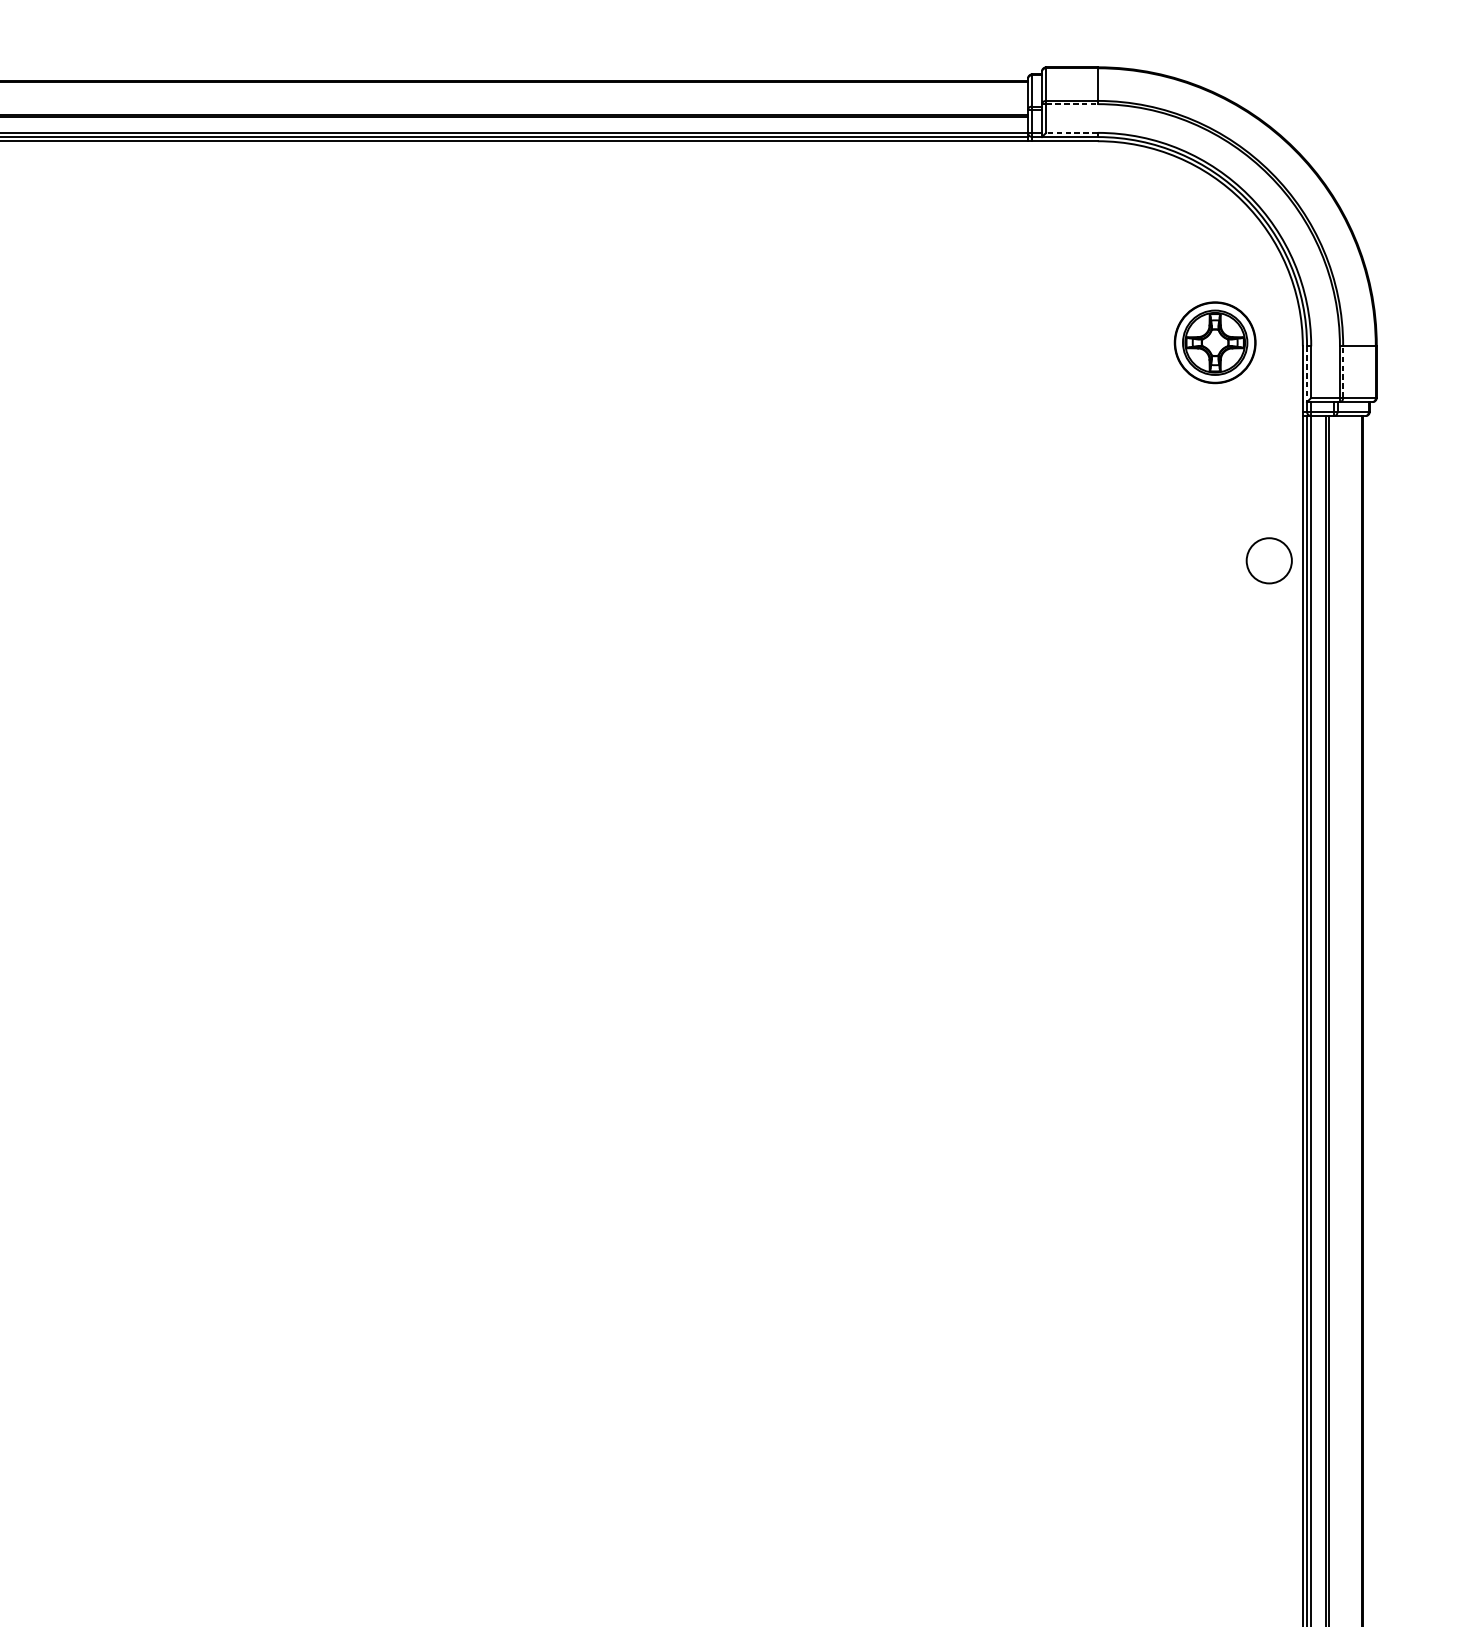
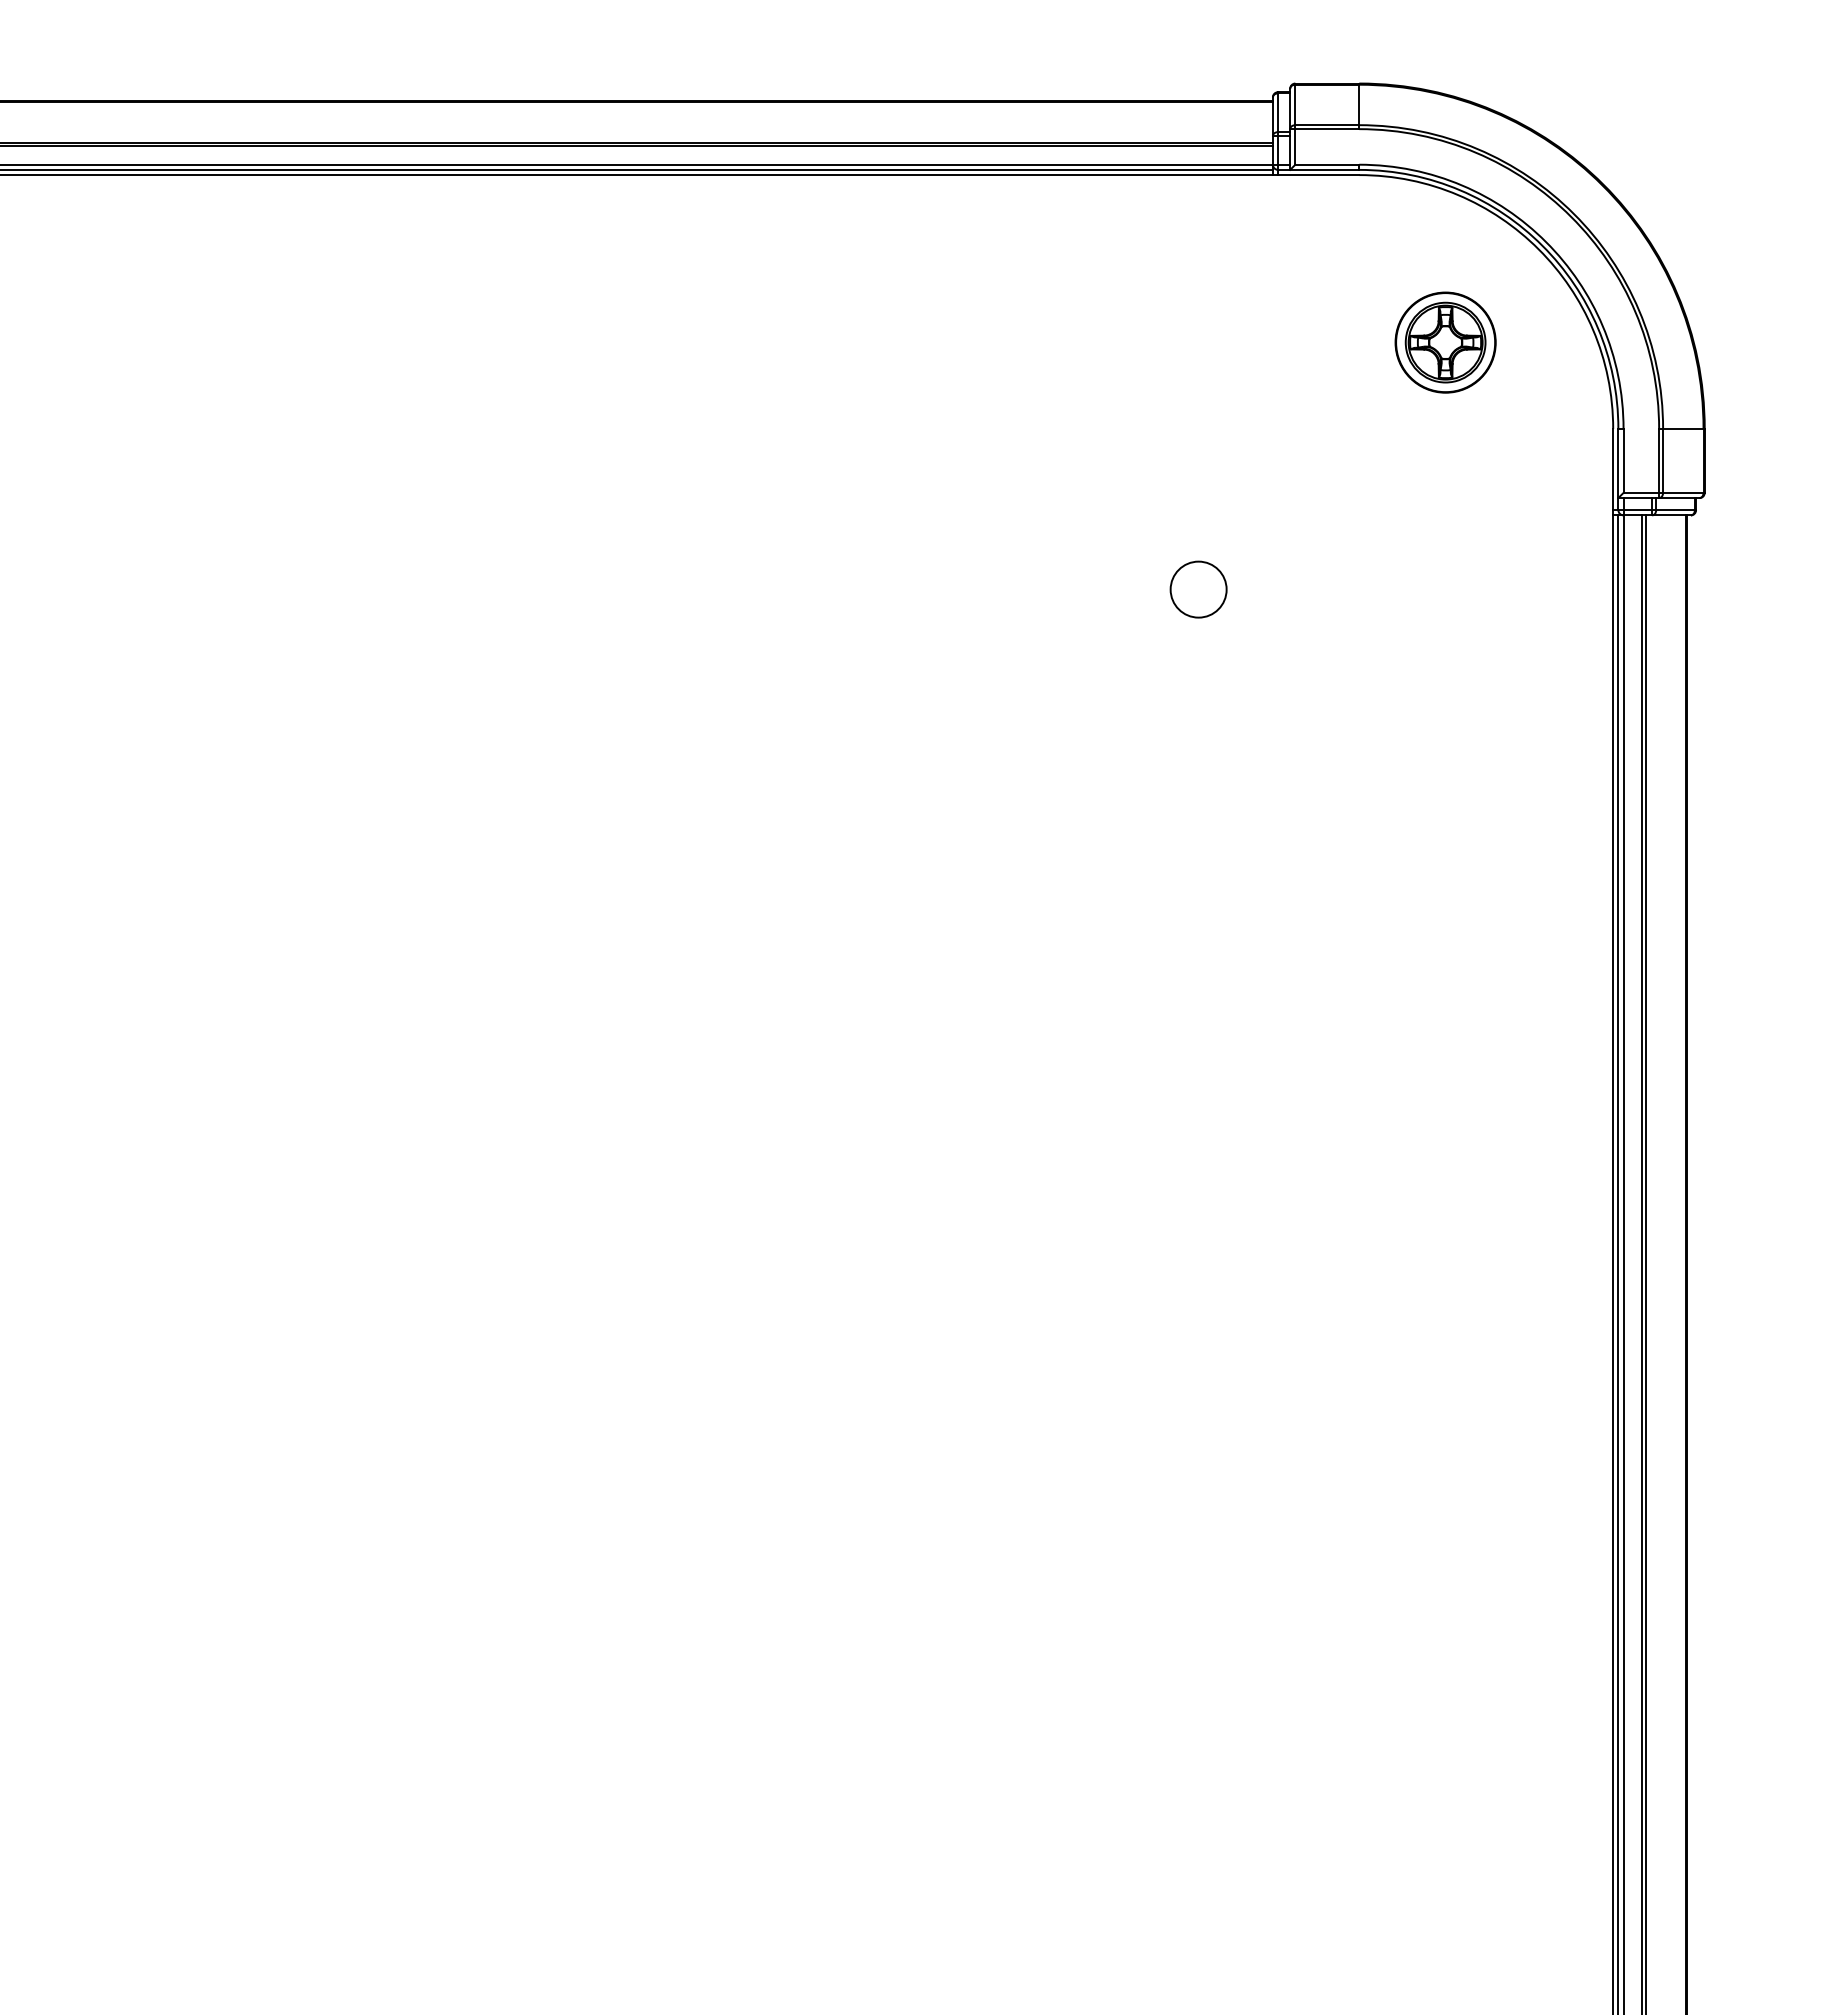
line: (1072, 104) -> (1327, 129), dashed -> solid
line: (1072, 132) -> (1327, 164), dashed -> solid
part: (1215, 342) -> (1445, 342), moved
line: (1343, 371) -> (1663, 460), dashed -> solid
line: (1307, 374) -> (1618, 463), dashed -> solid
circle: (1269, 560) -> (1198, 589), moved

